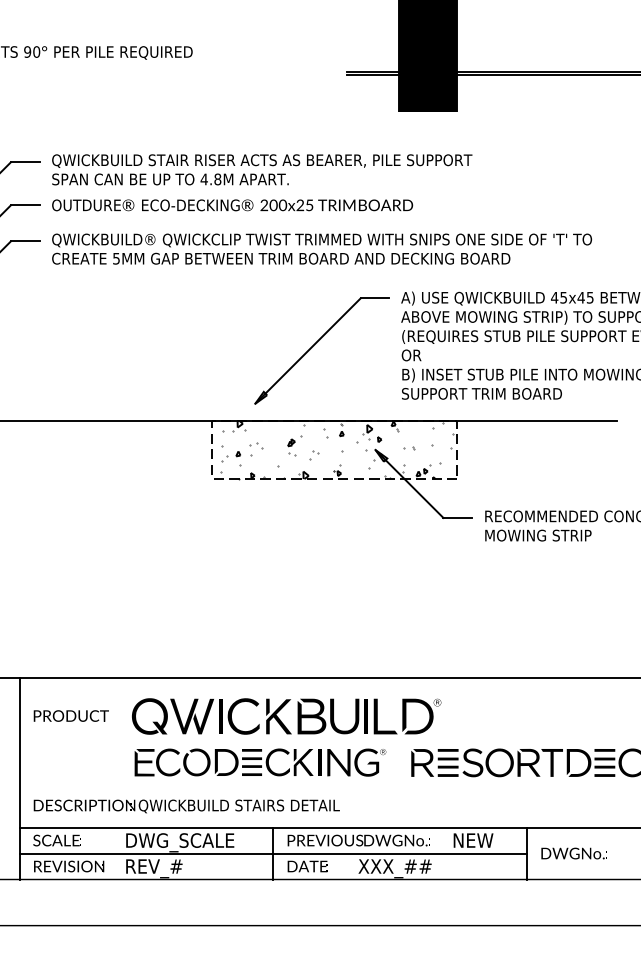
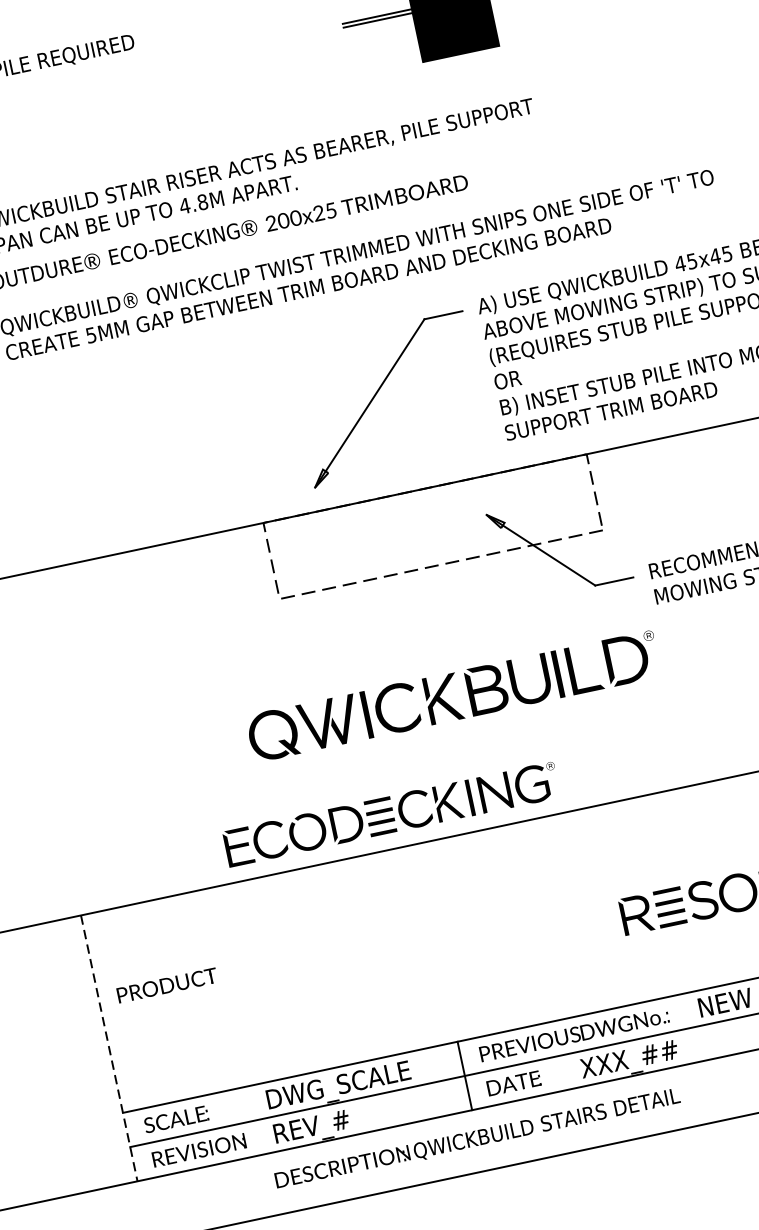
hatch: (336, 450) -> (435, 526), removed
text: (70, 715) -> (166, 984), moved
part: (281, 720) -> (448, 703), moved
part: (260, 762) -> (391, 814), moved
line: (19, 778) -> (109, 1048), solid -> dashed
text: (186, 806) -> (477, 1139), moved

